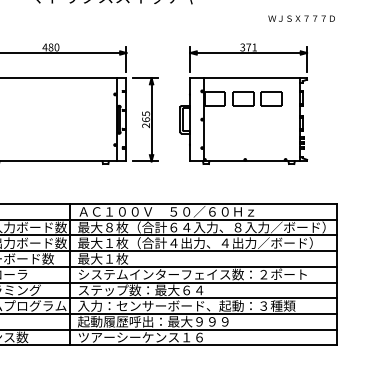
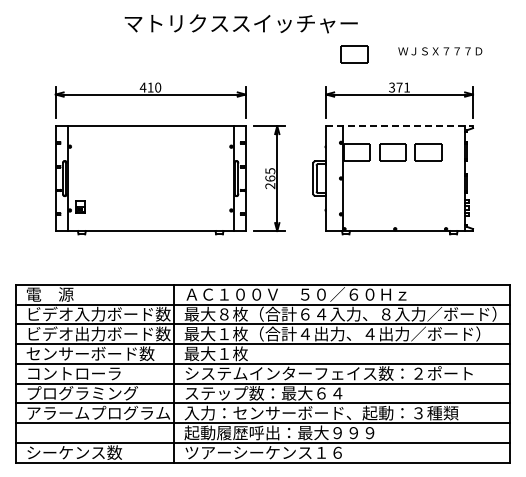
text: (301, 18) -> (440, 51), moved
part: (212, 21) -> (354, 54), added
text: (50, 47) -> (150, 87), 480 -> 410
line: (249, 78) -> (400, 126), solid -> dashed

